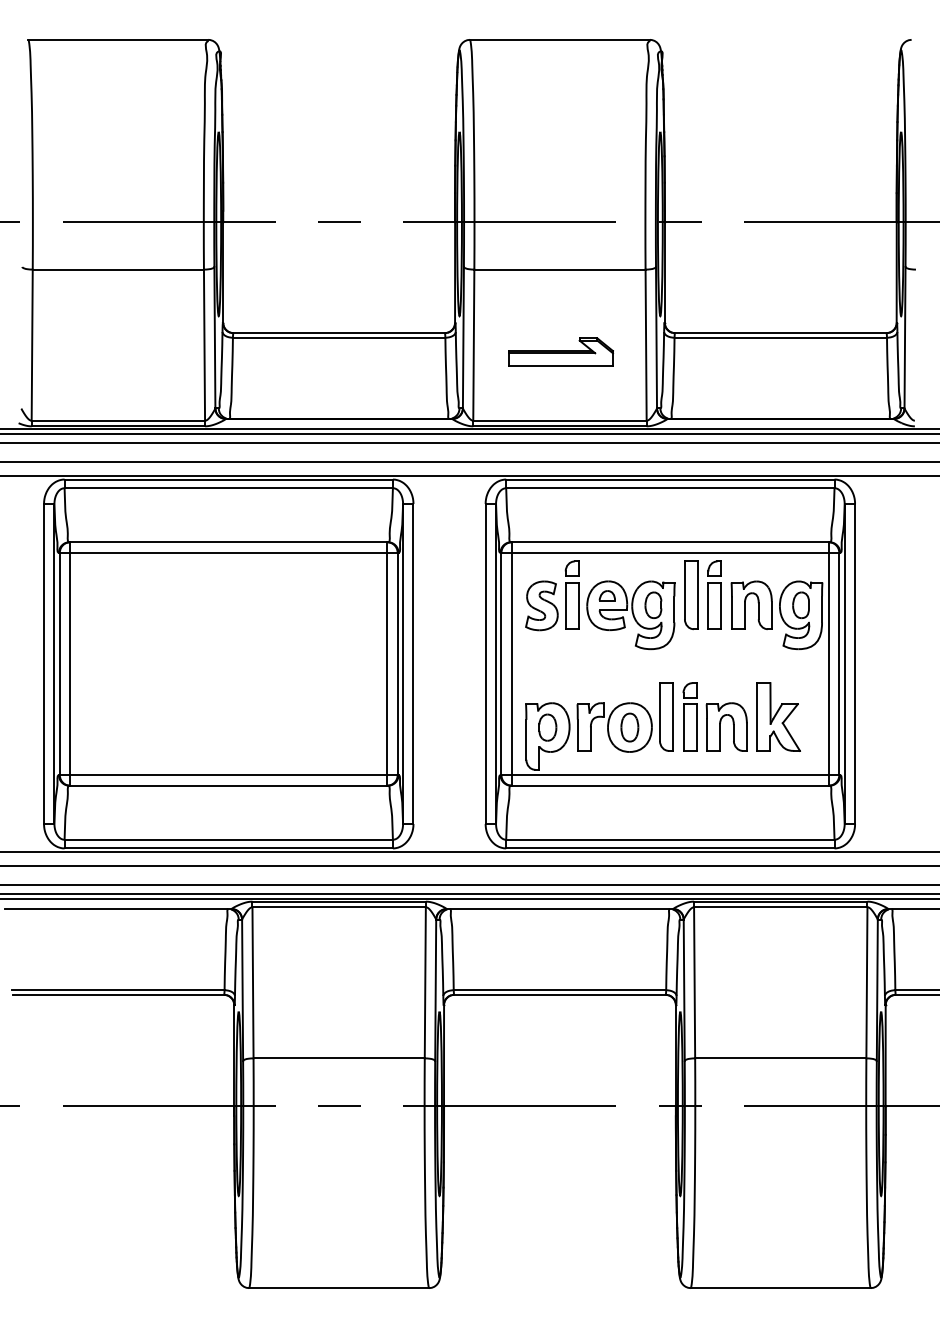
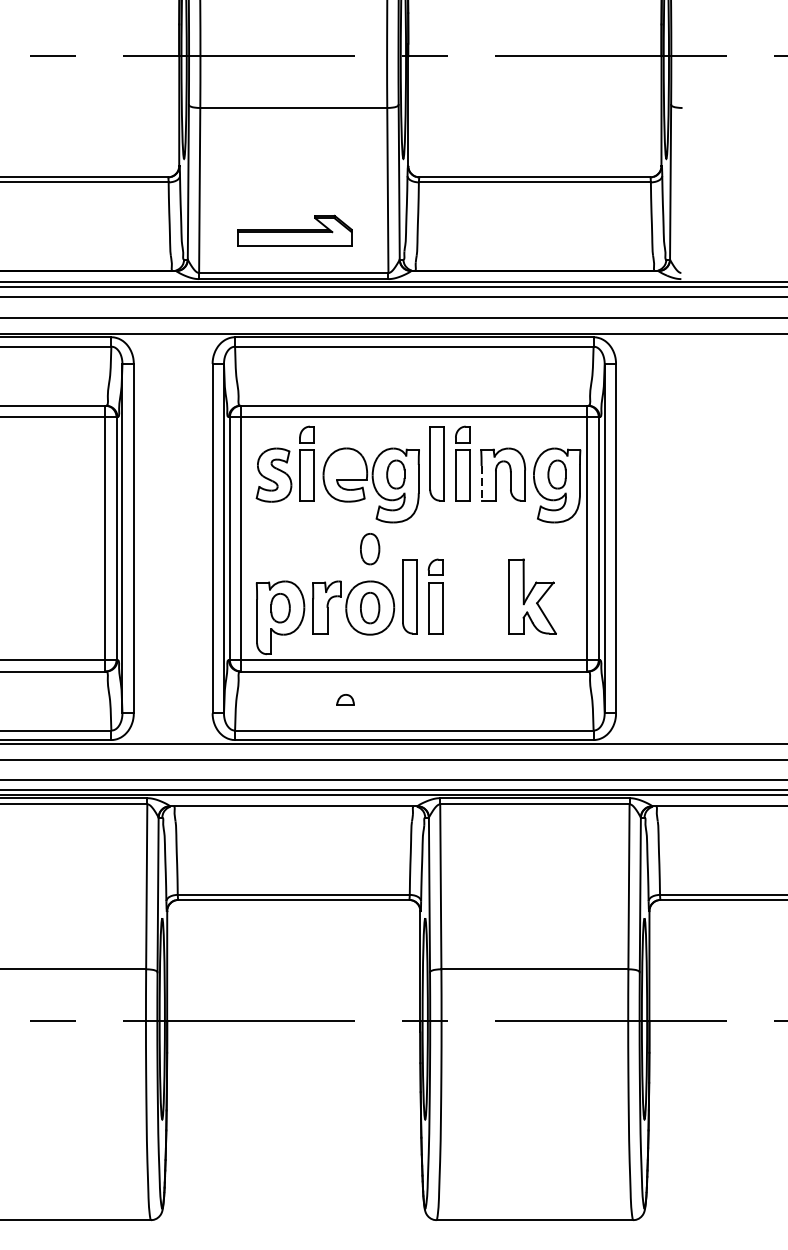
part: (560, 351) -> (294, 230), moved
part: (606, 595) -> (344, 699), moved
line: (731, 613) -> (481, 483), solid -> dashed
part: (629, 673) -> (369, 549), added
part: (726, 726) -> (475, 606), removed

